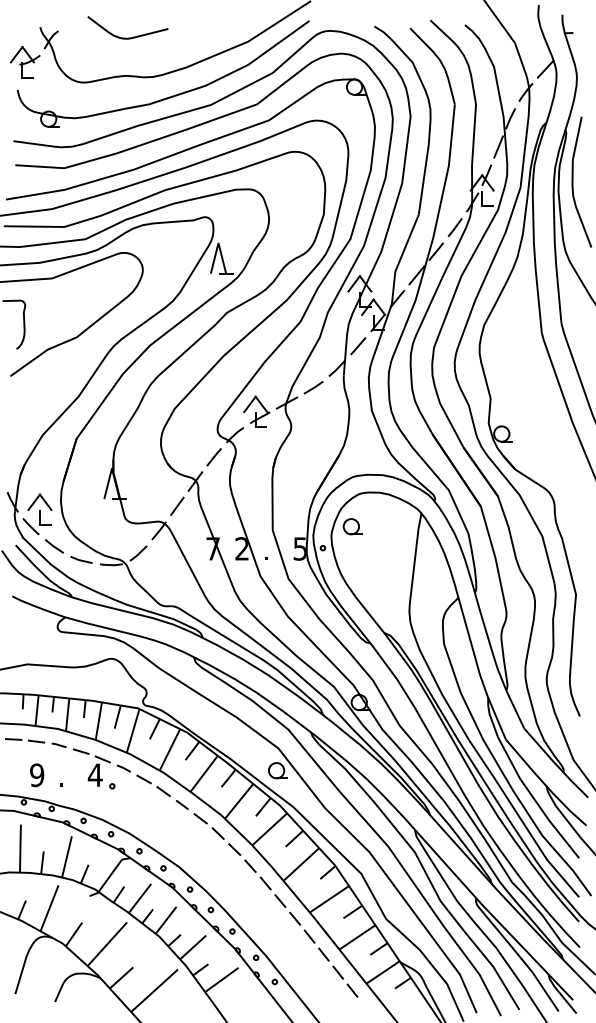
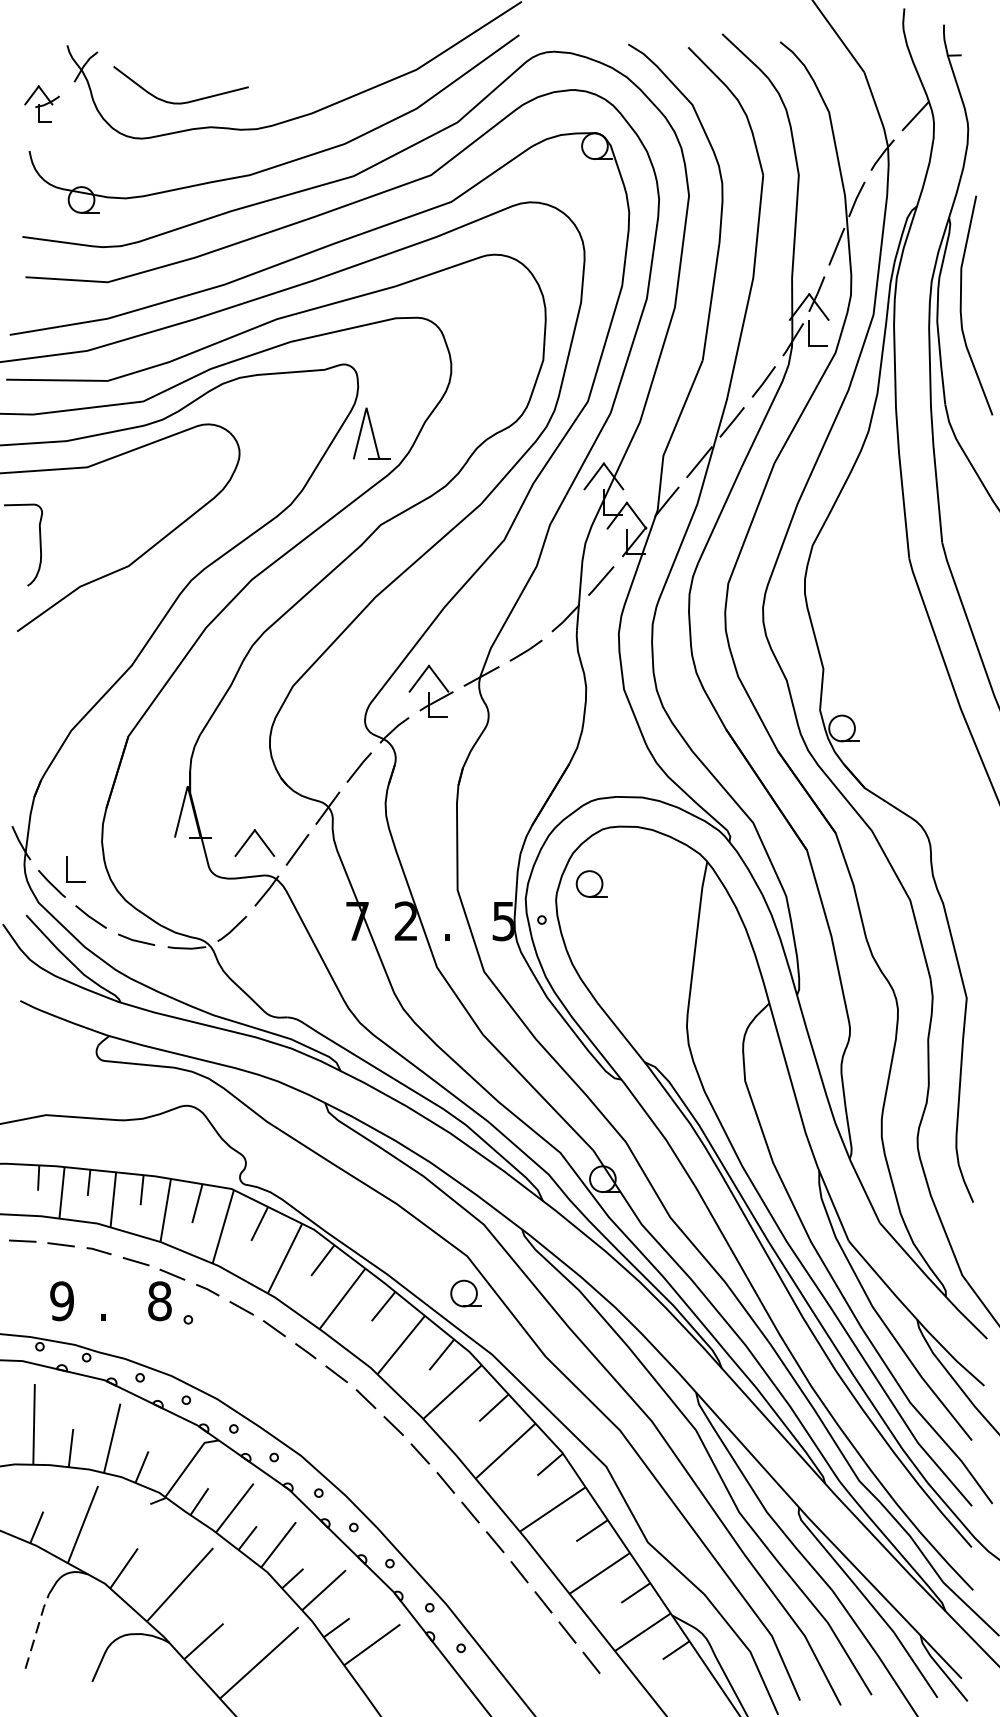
curve: (127, 37) -> (180, 101), moved
part: (24, 61) -> (40, 103), size x0.7
part: (39, 501) -> (254, 841), moved
text: (94, 775) -> (158, 1301), 4 -> 8
line: (22, 970) -> (37, 1628), solid -> dashed

